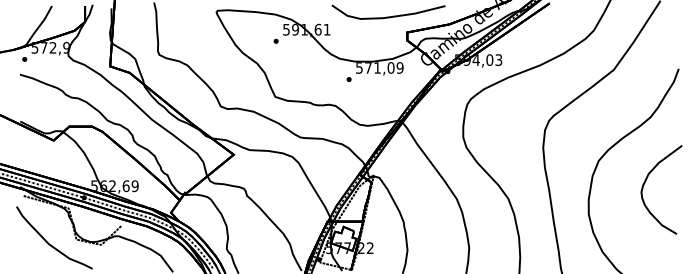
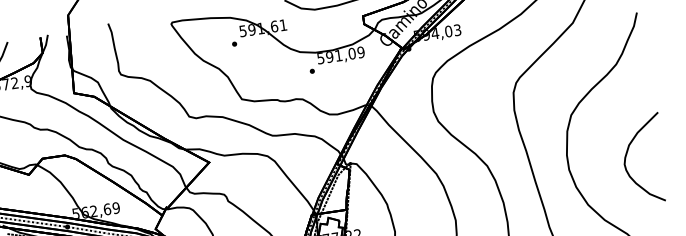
text: (368, 67) -> (329, 56), 571,09 -> 591,09
curve: (646, 181) -> (628, 153), moved

